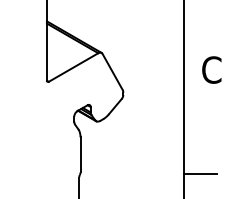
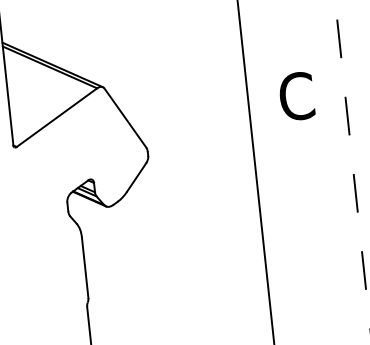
line: (200, 173) -> (296, 277), removed

